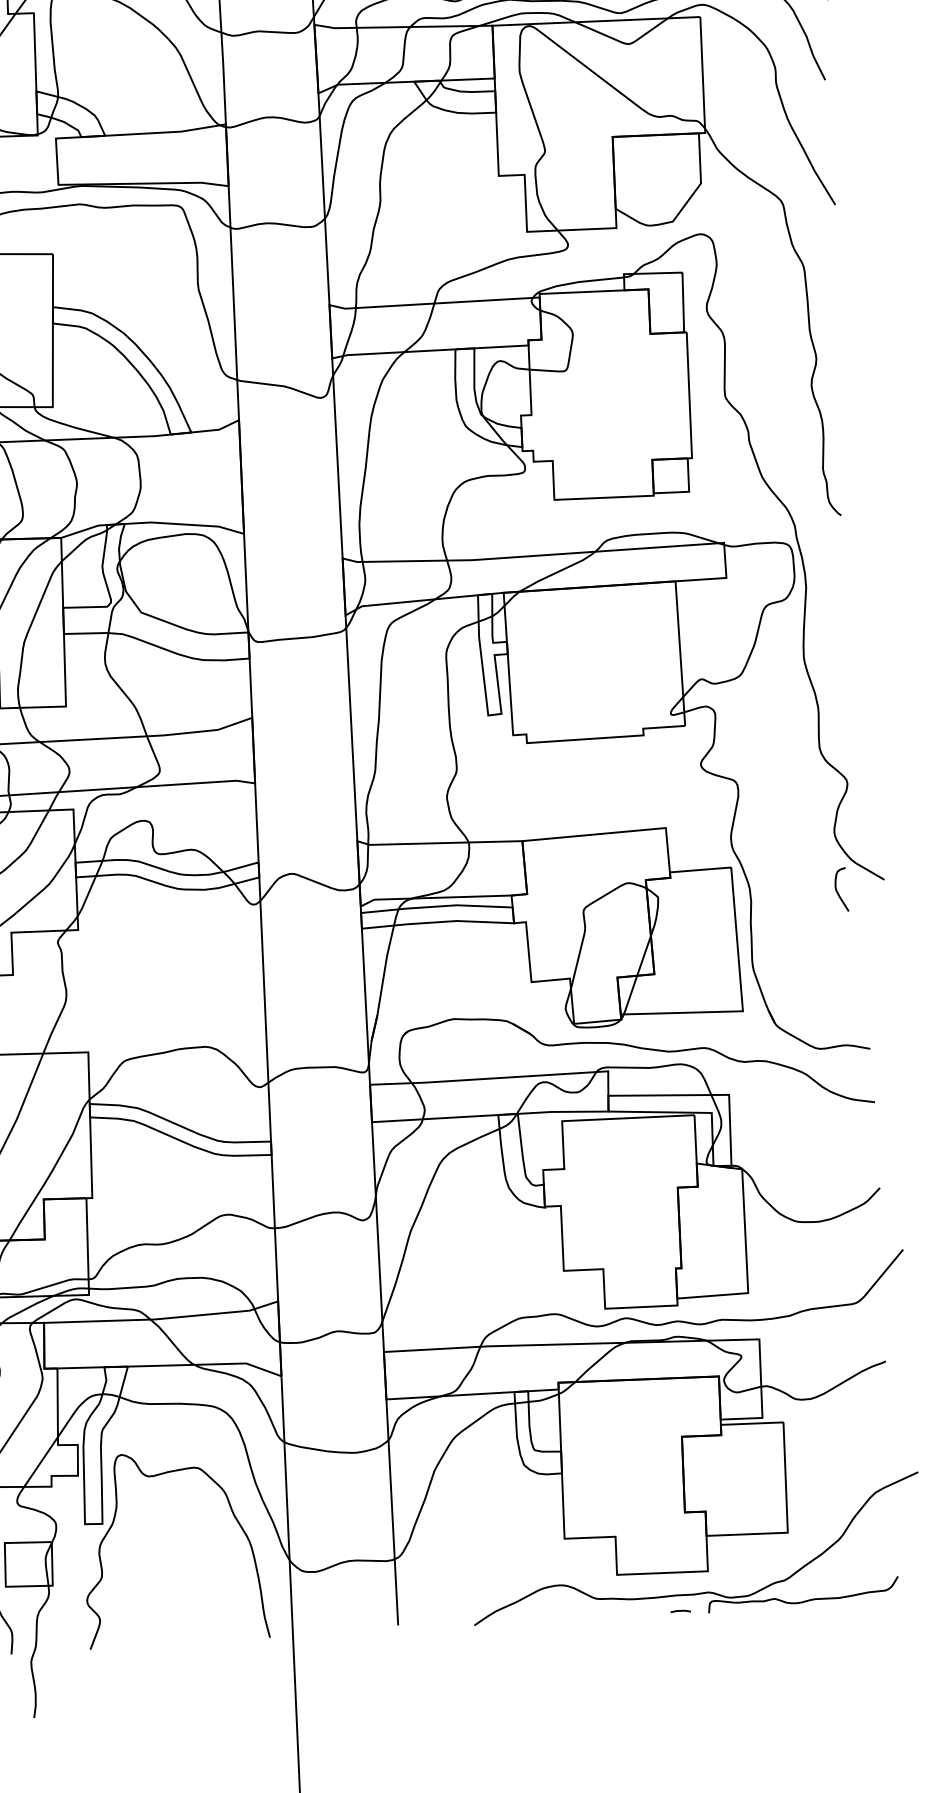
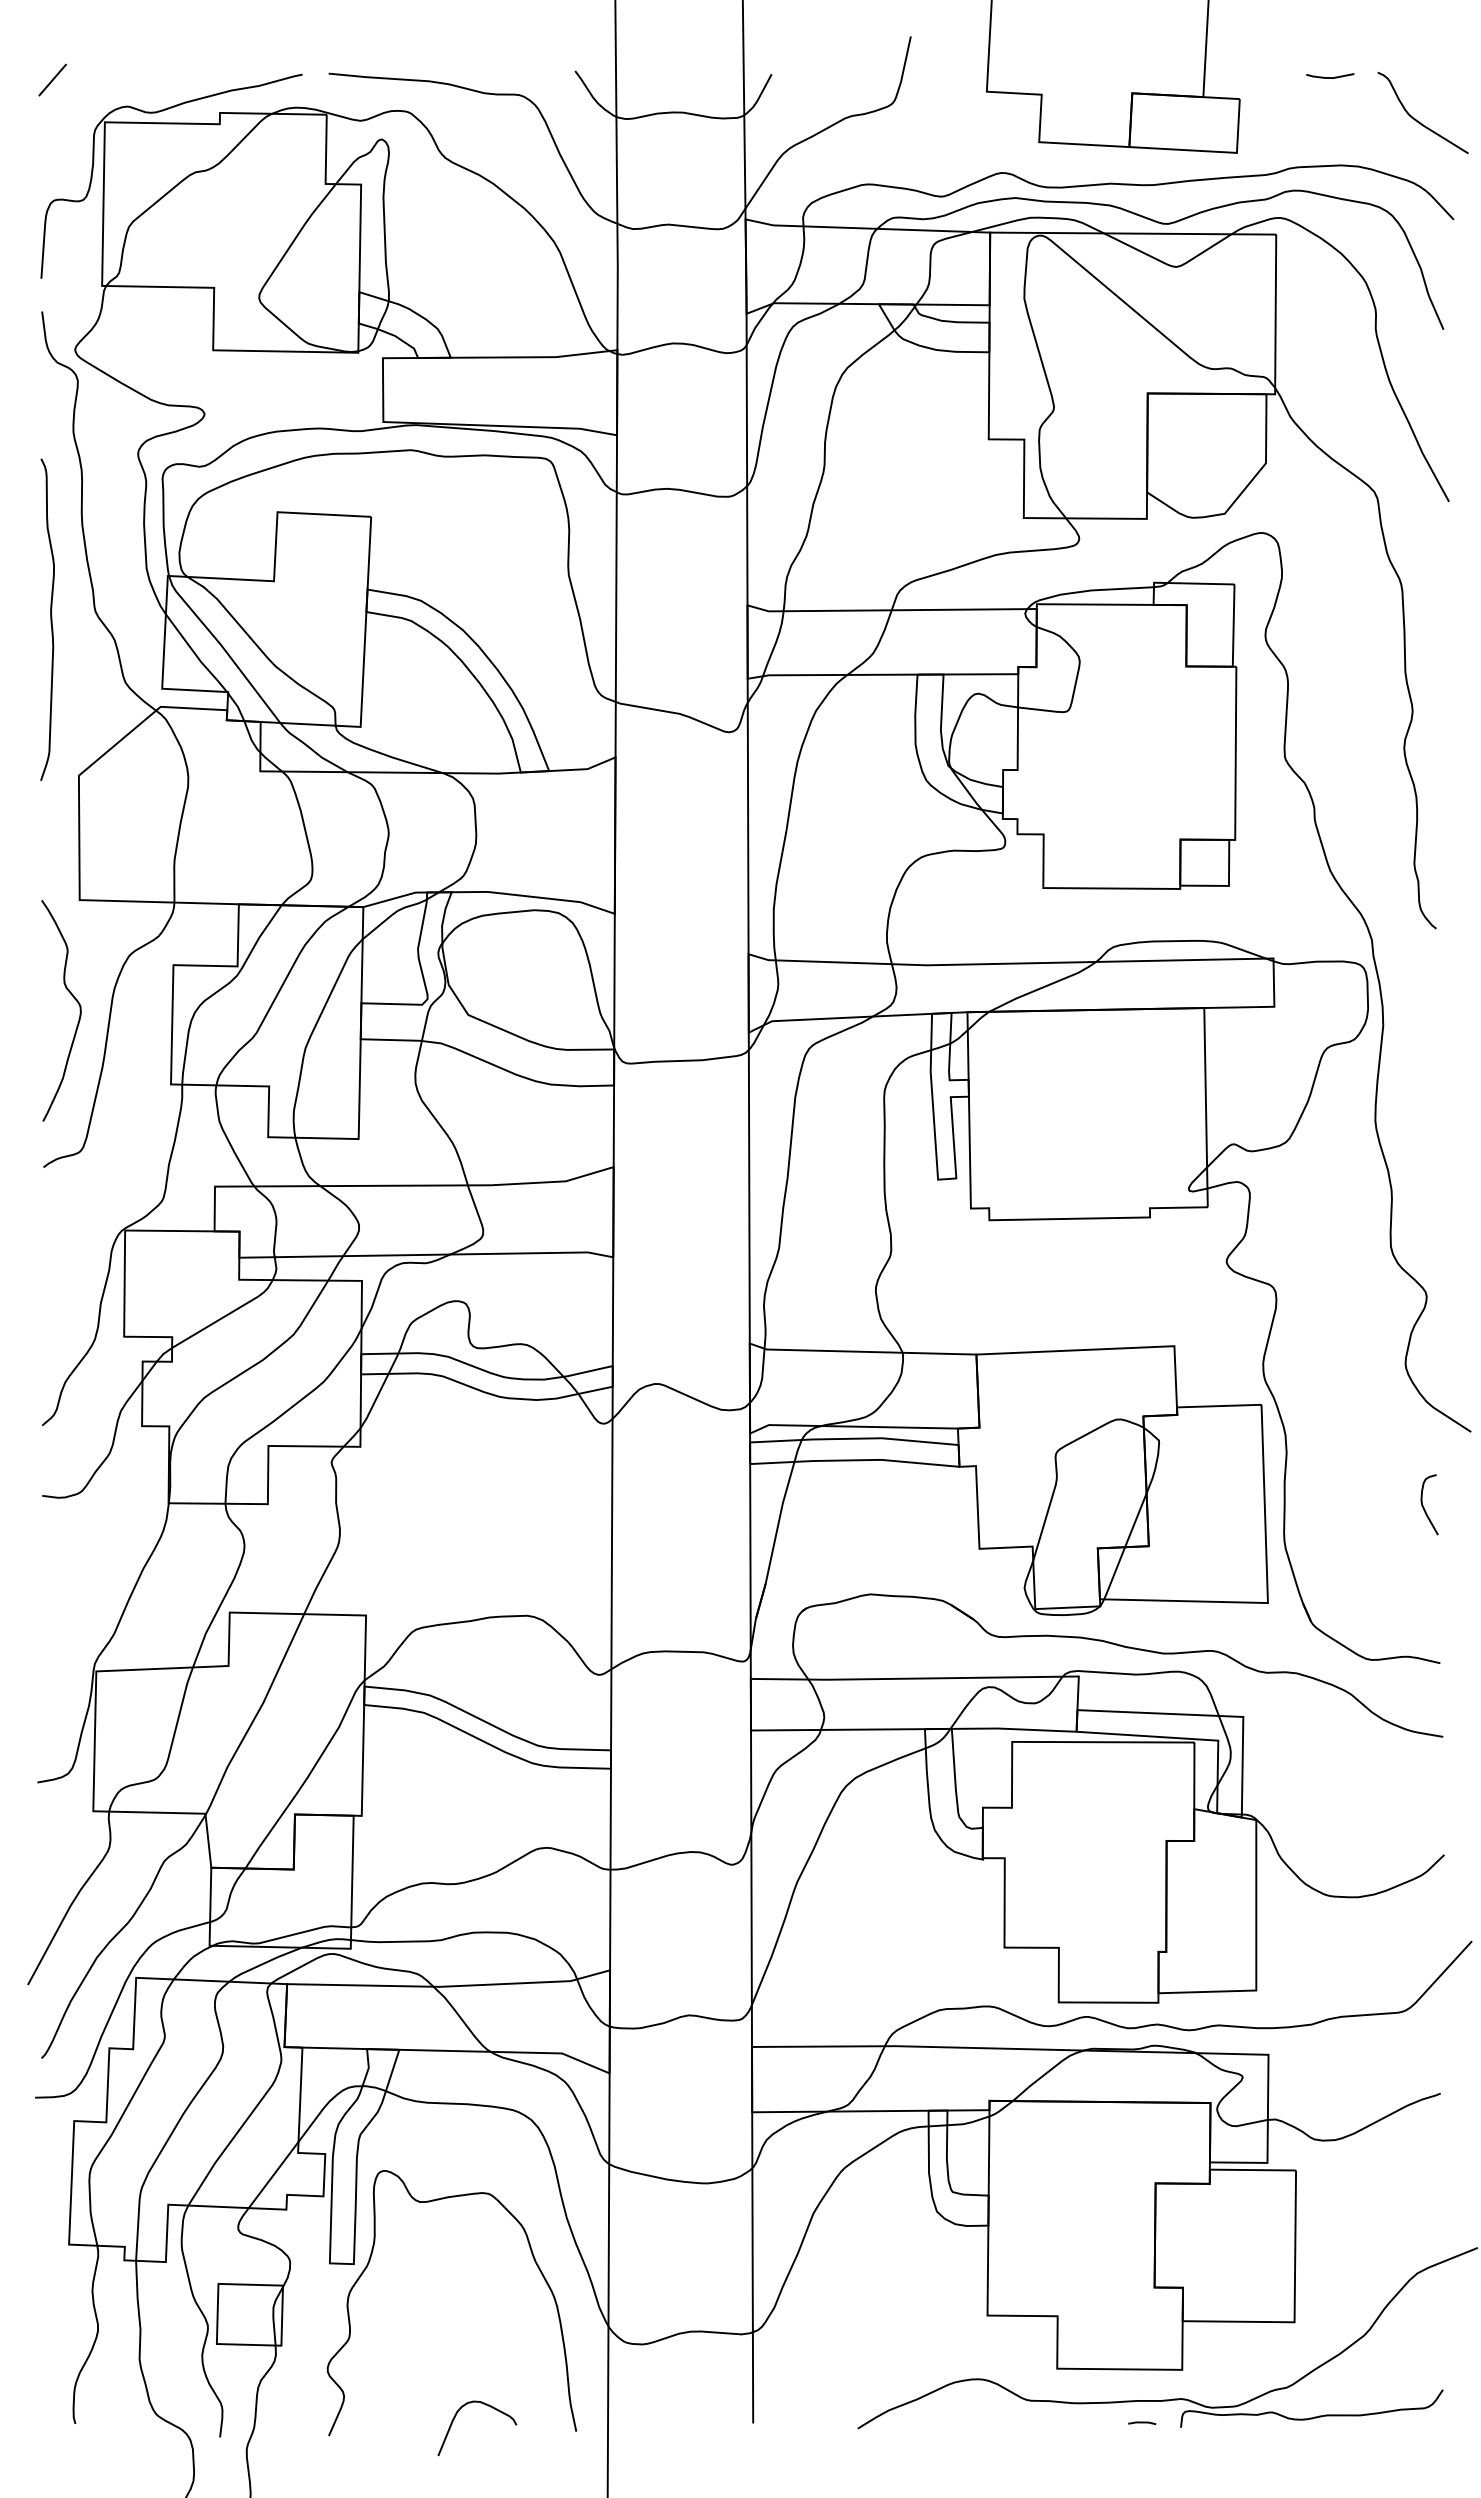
curve: (837, 891) -> (1424, 1507), moved
curve: (203, 1621) -> (485, 2405), added

